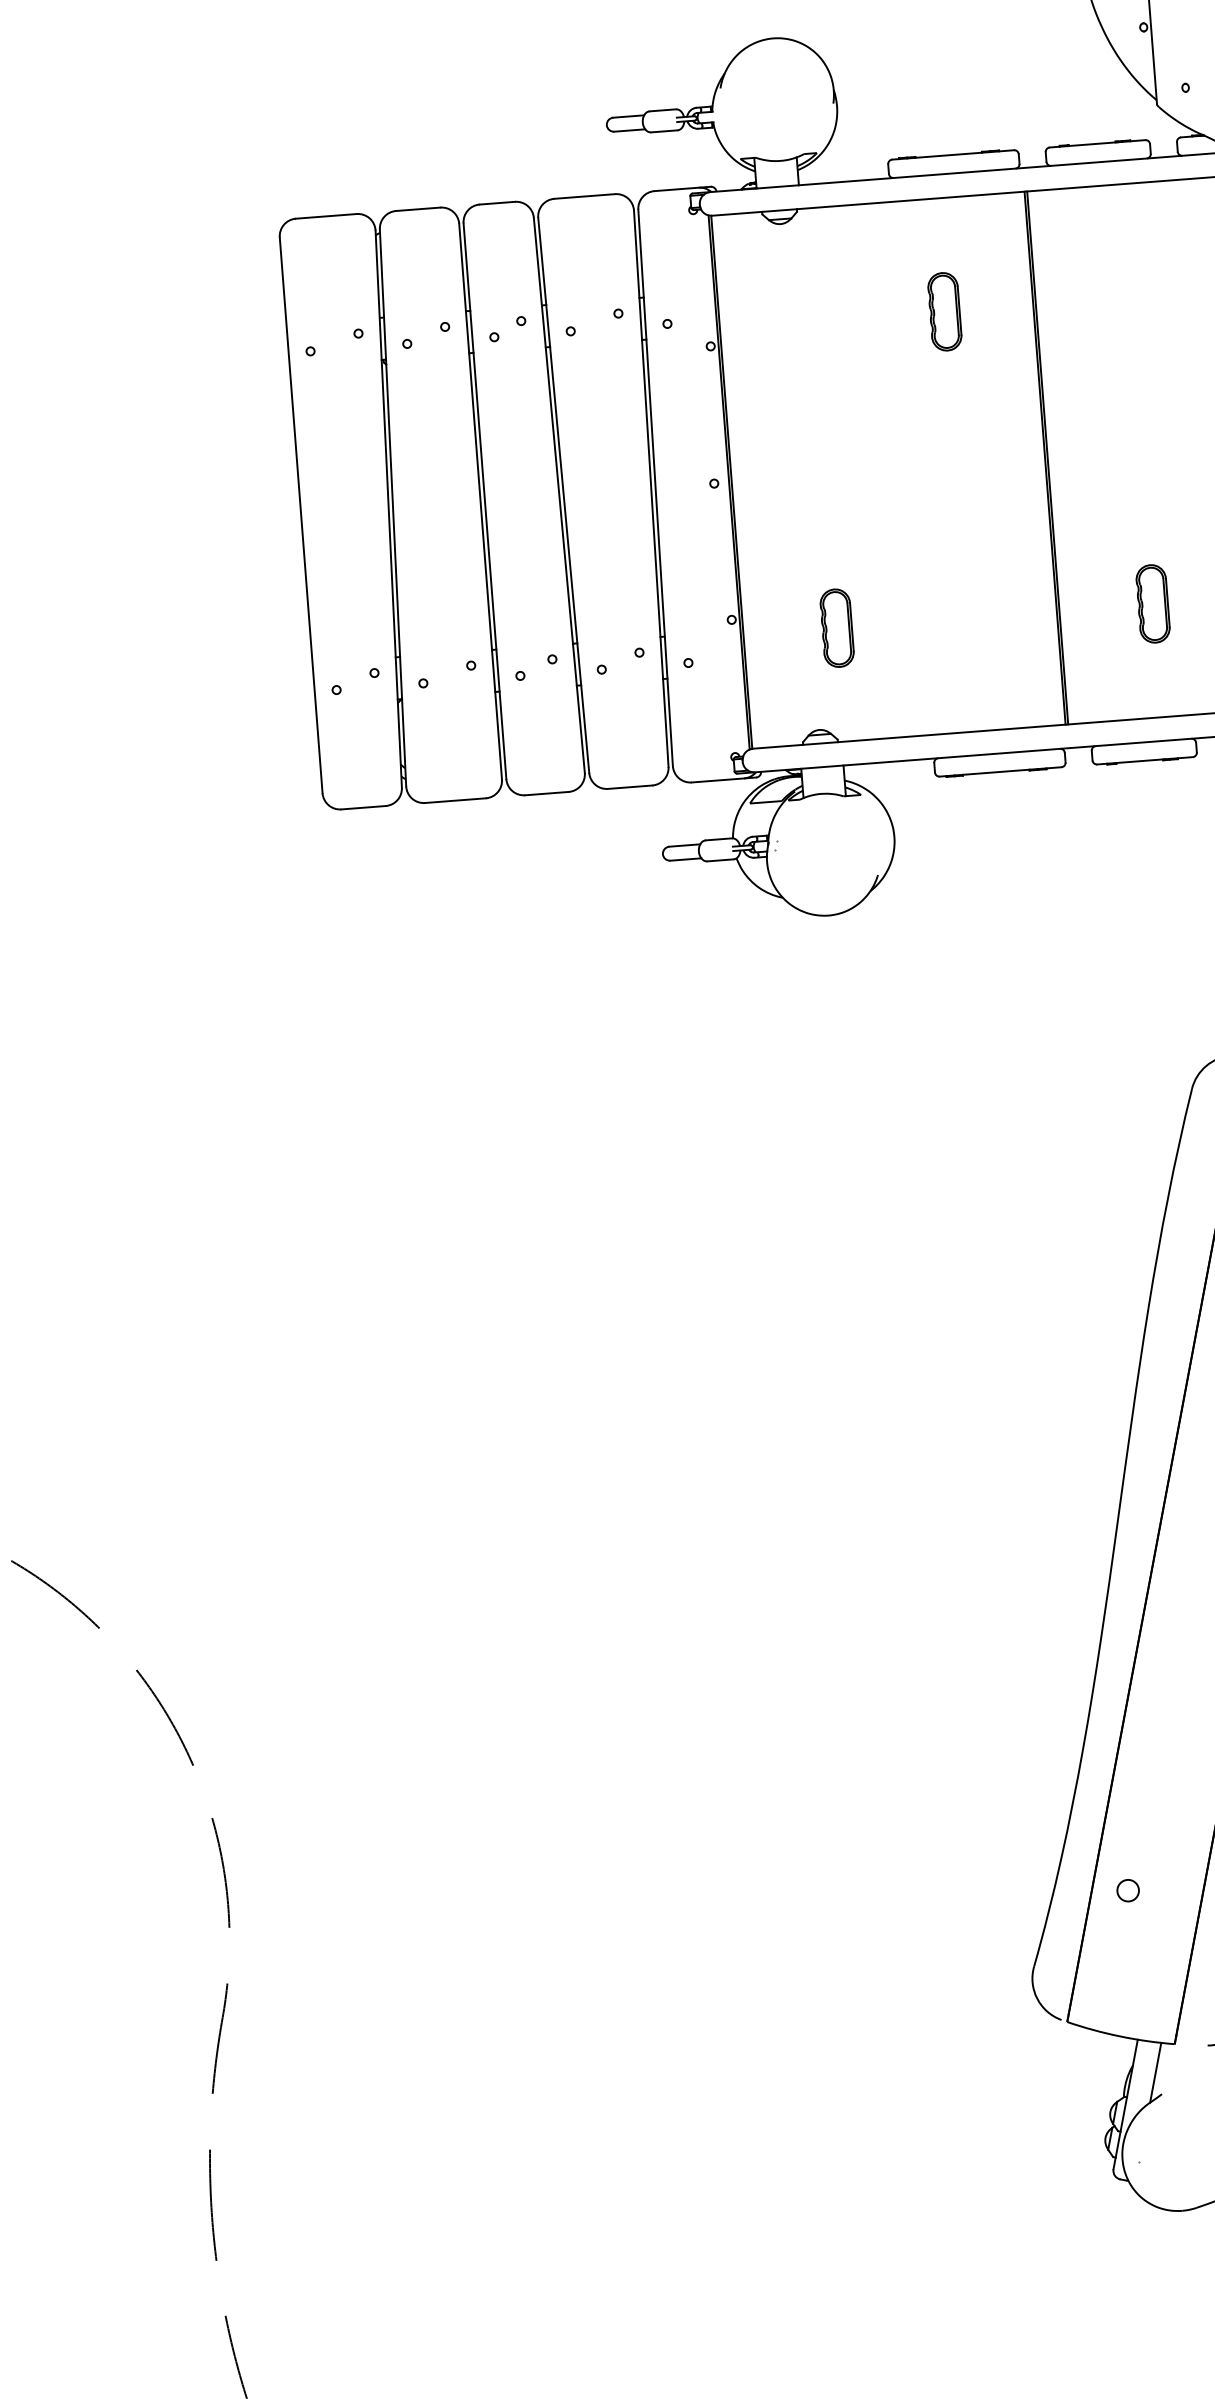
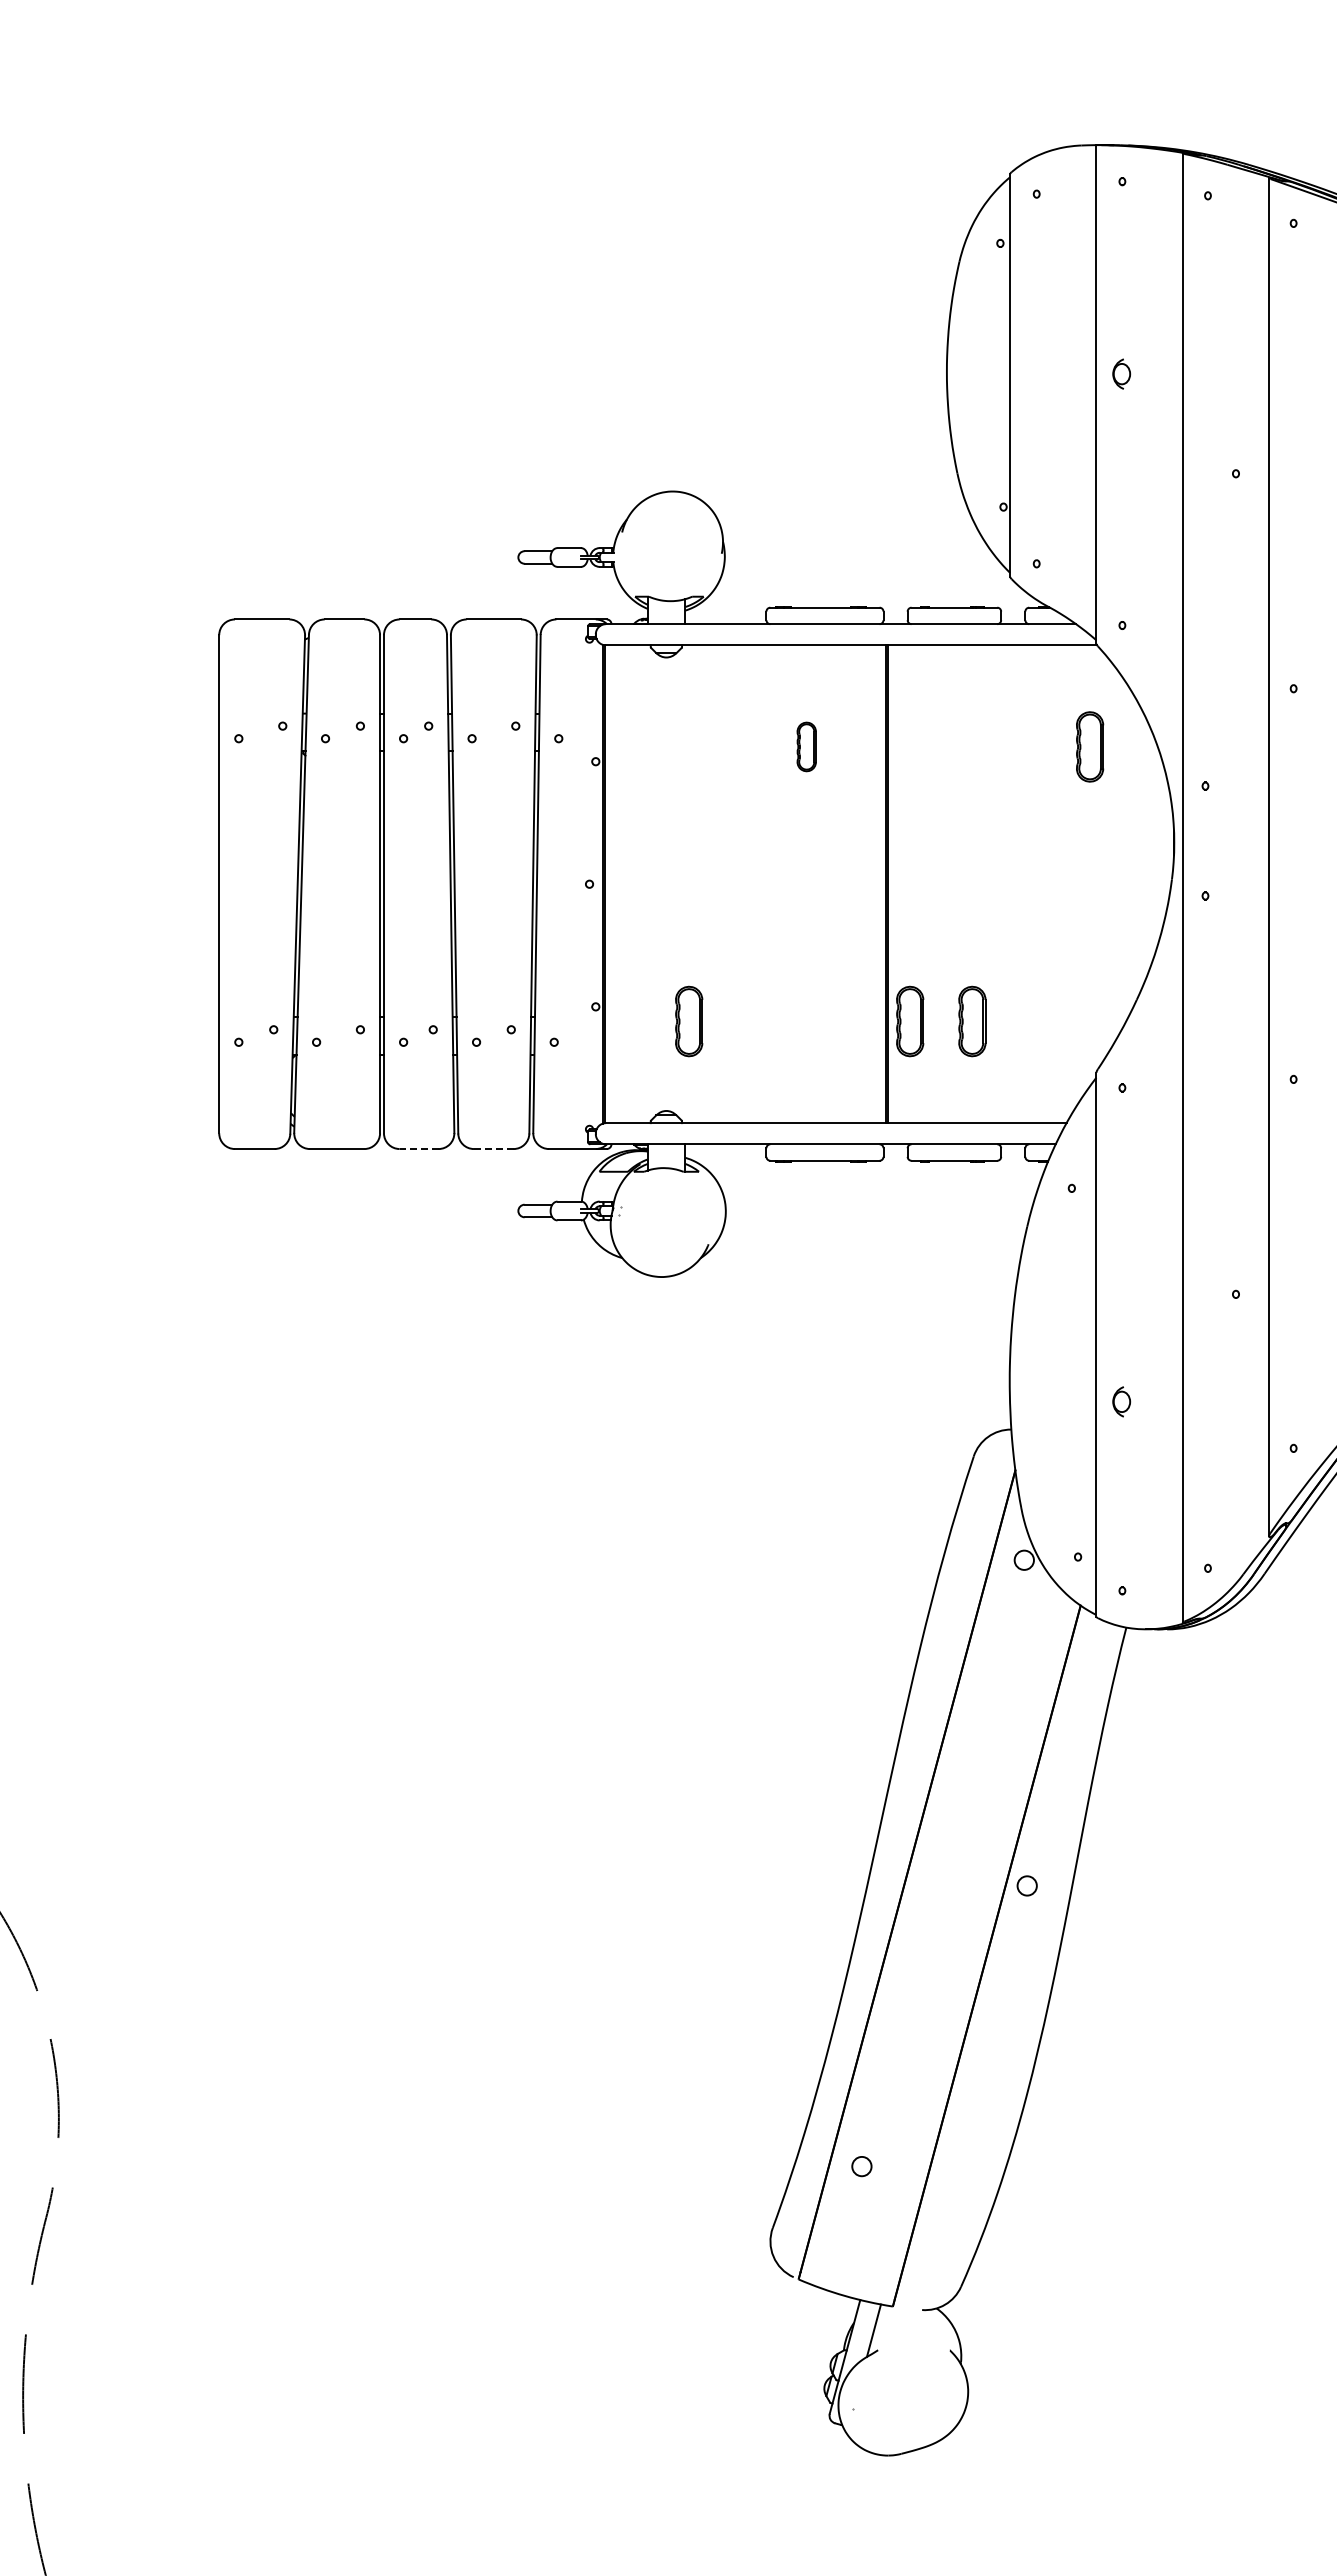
part: (944, 311) -> (806, 746), size x0.7
part: (1084, 609) -> (910, 1021), added
line: (629, 787) -> (493, 1149), solid -> dashed
line: (546, 794) -> (418, 1149), solid -> dashed

